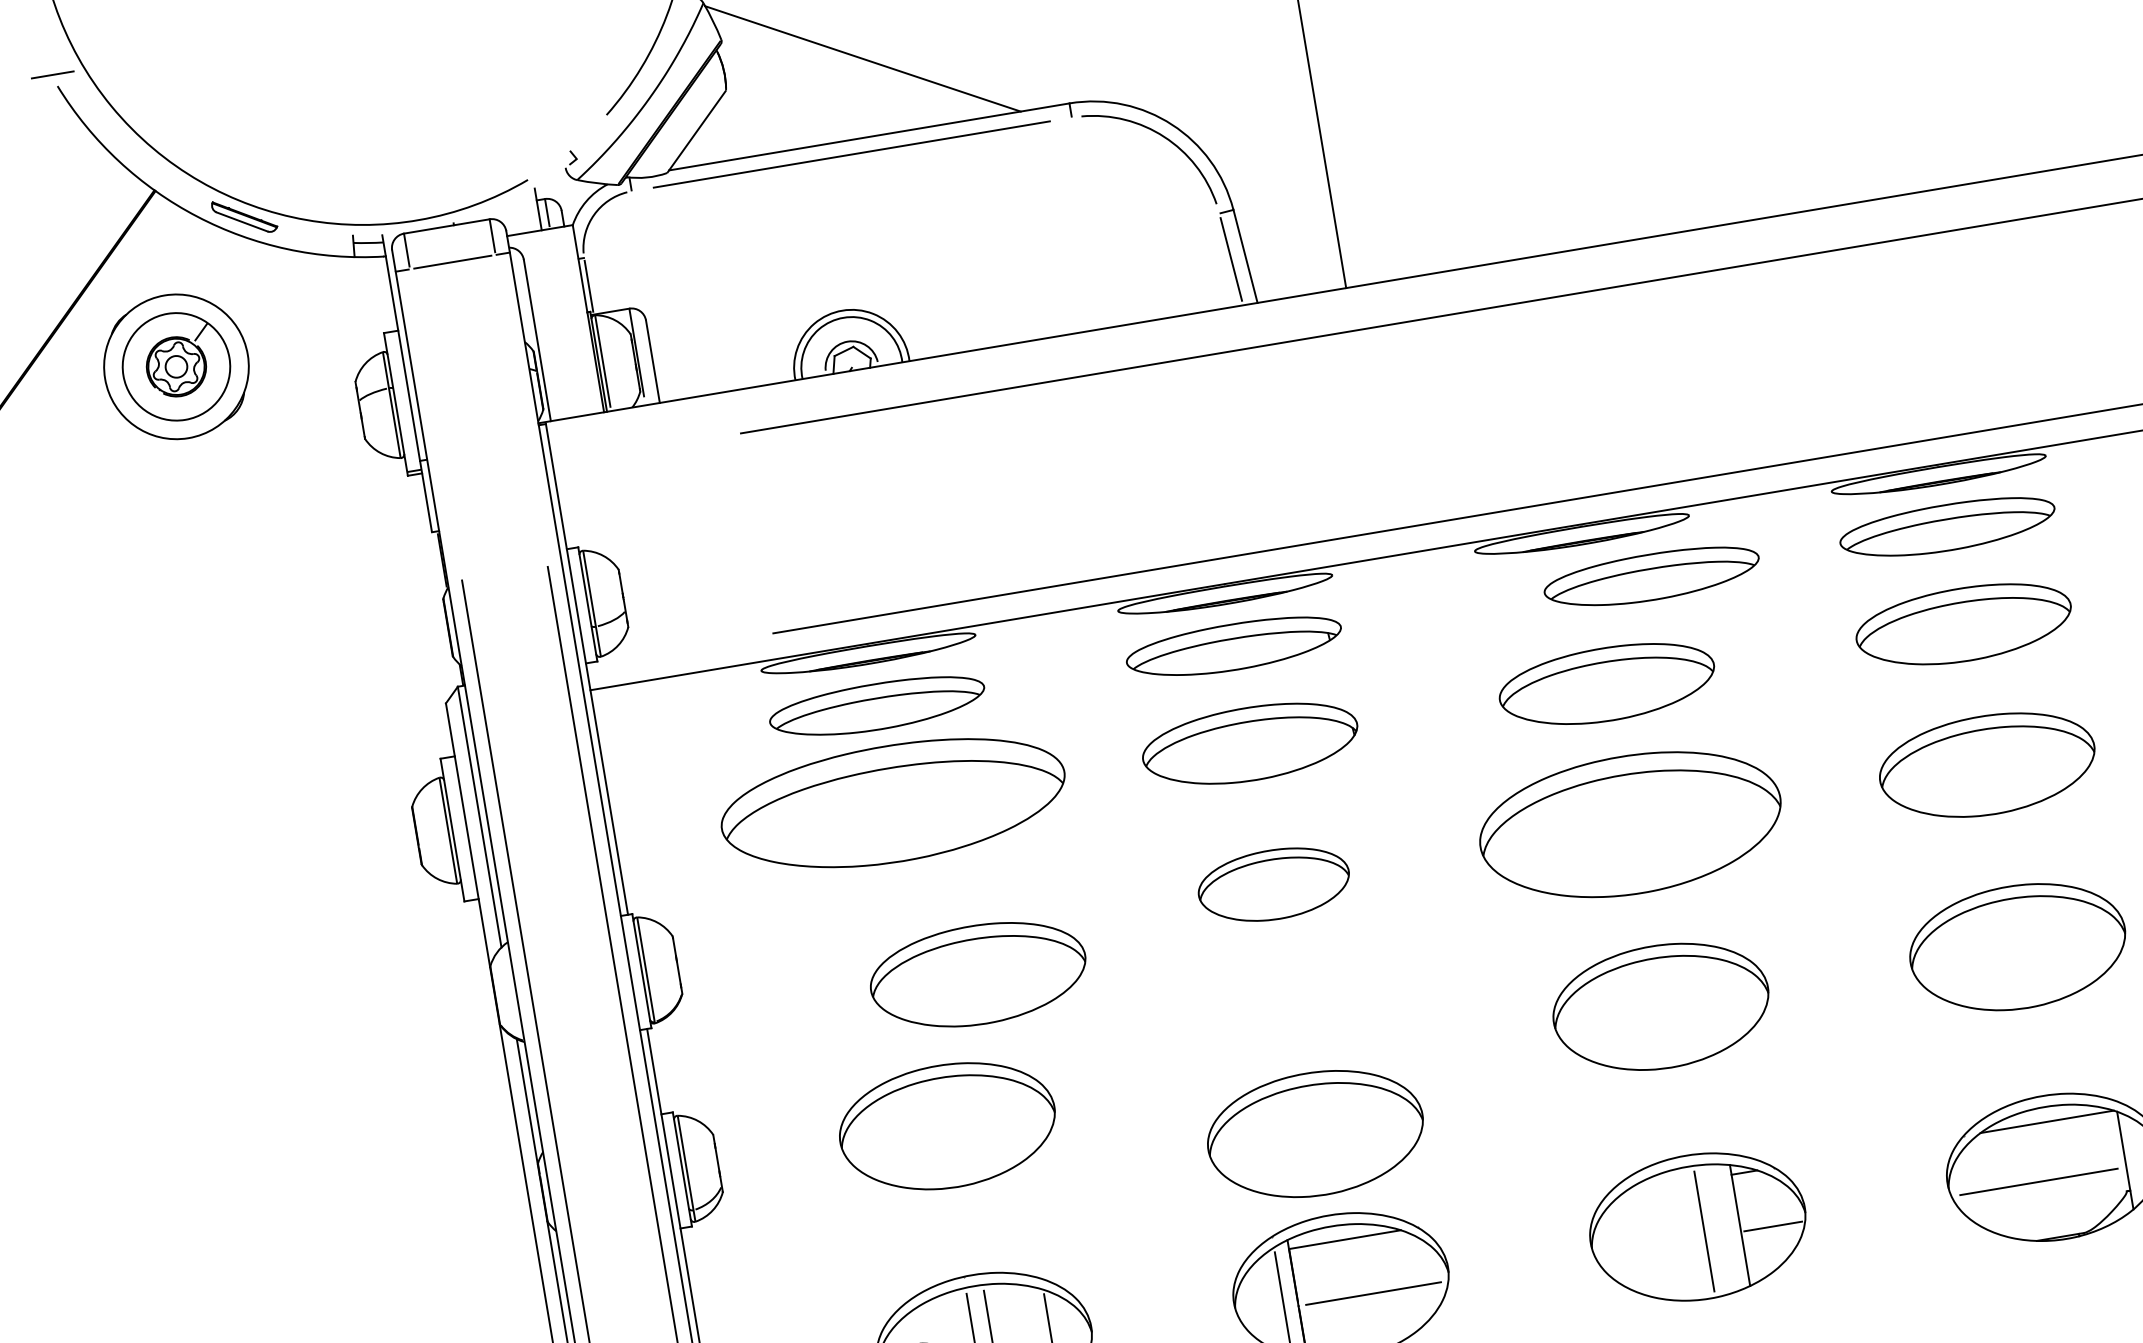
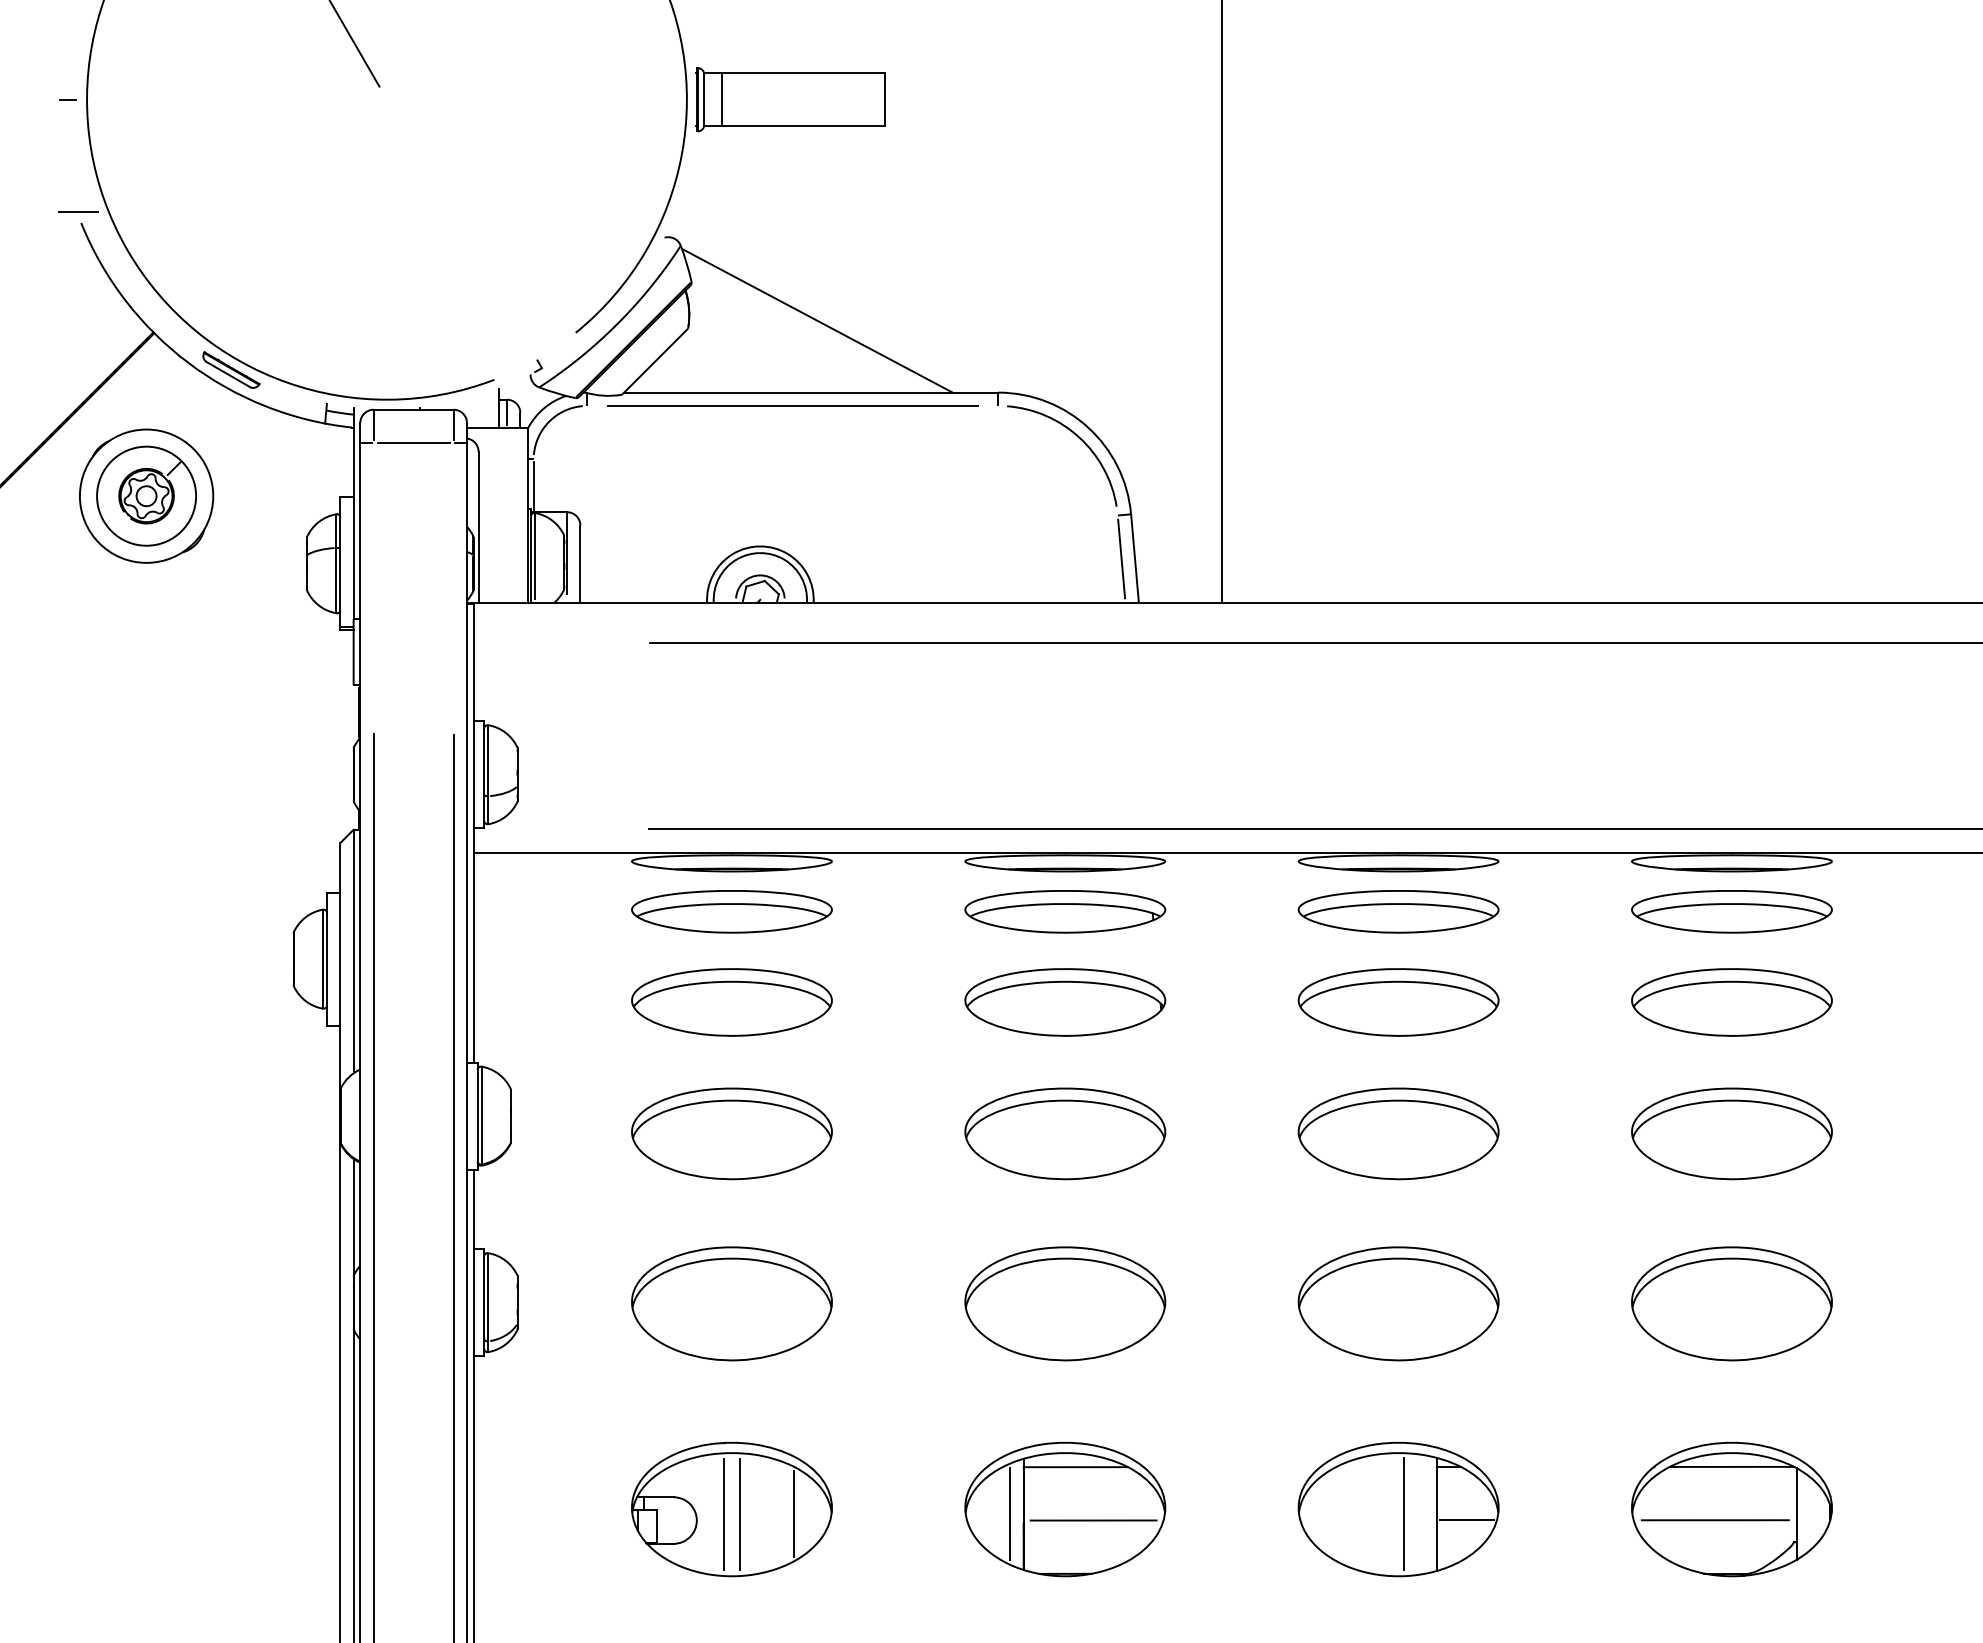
part: (1651, 576) -> (1398, 911), moved
part: (893, 803) -> (731, 1002), size x0.62
part: (1630, 824) -> (1398, 1133), size x0.71
part: (1274, 884) -> (1065, 1133), size x1.43
part: (977, 974) -> (731, 1133), moved
part: (1315, 1133) -> (1065, 1303), moved

